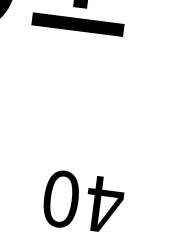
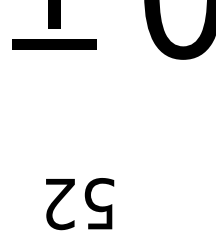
text: (82, 202) -> (79, 204), 40 -> 52

